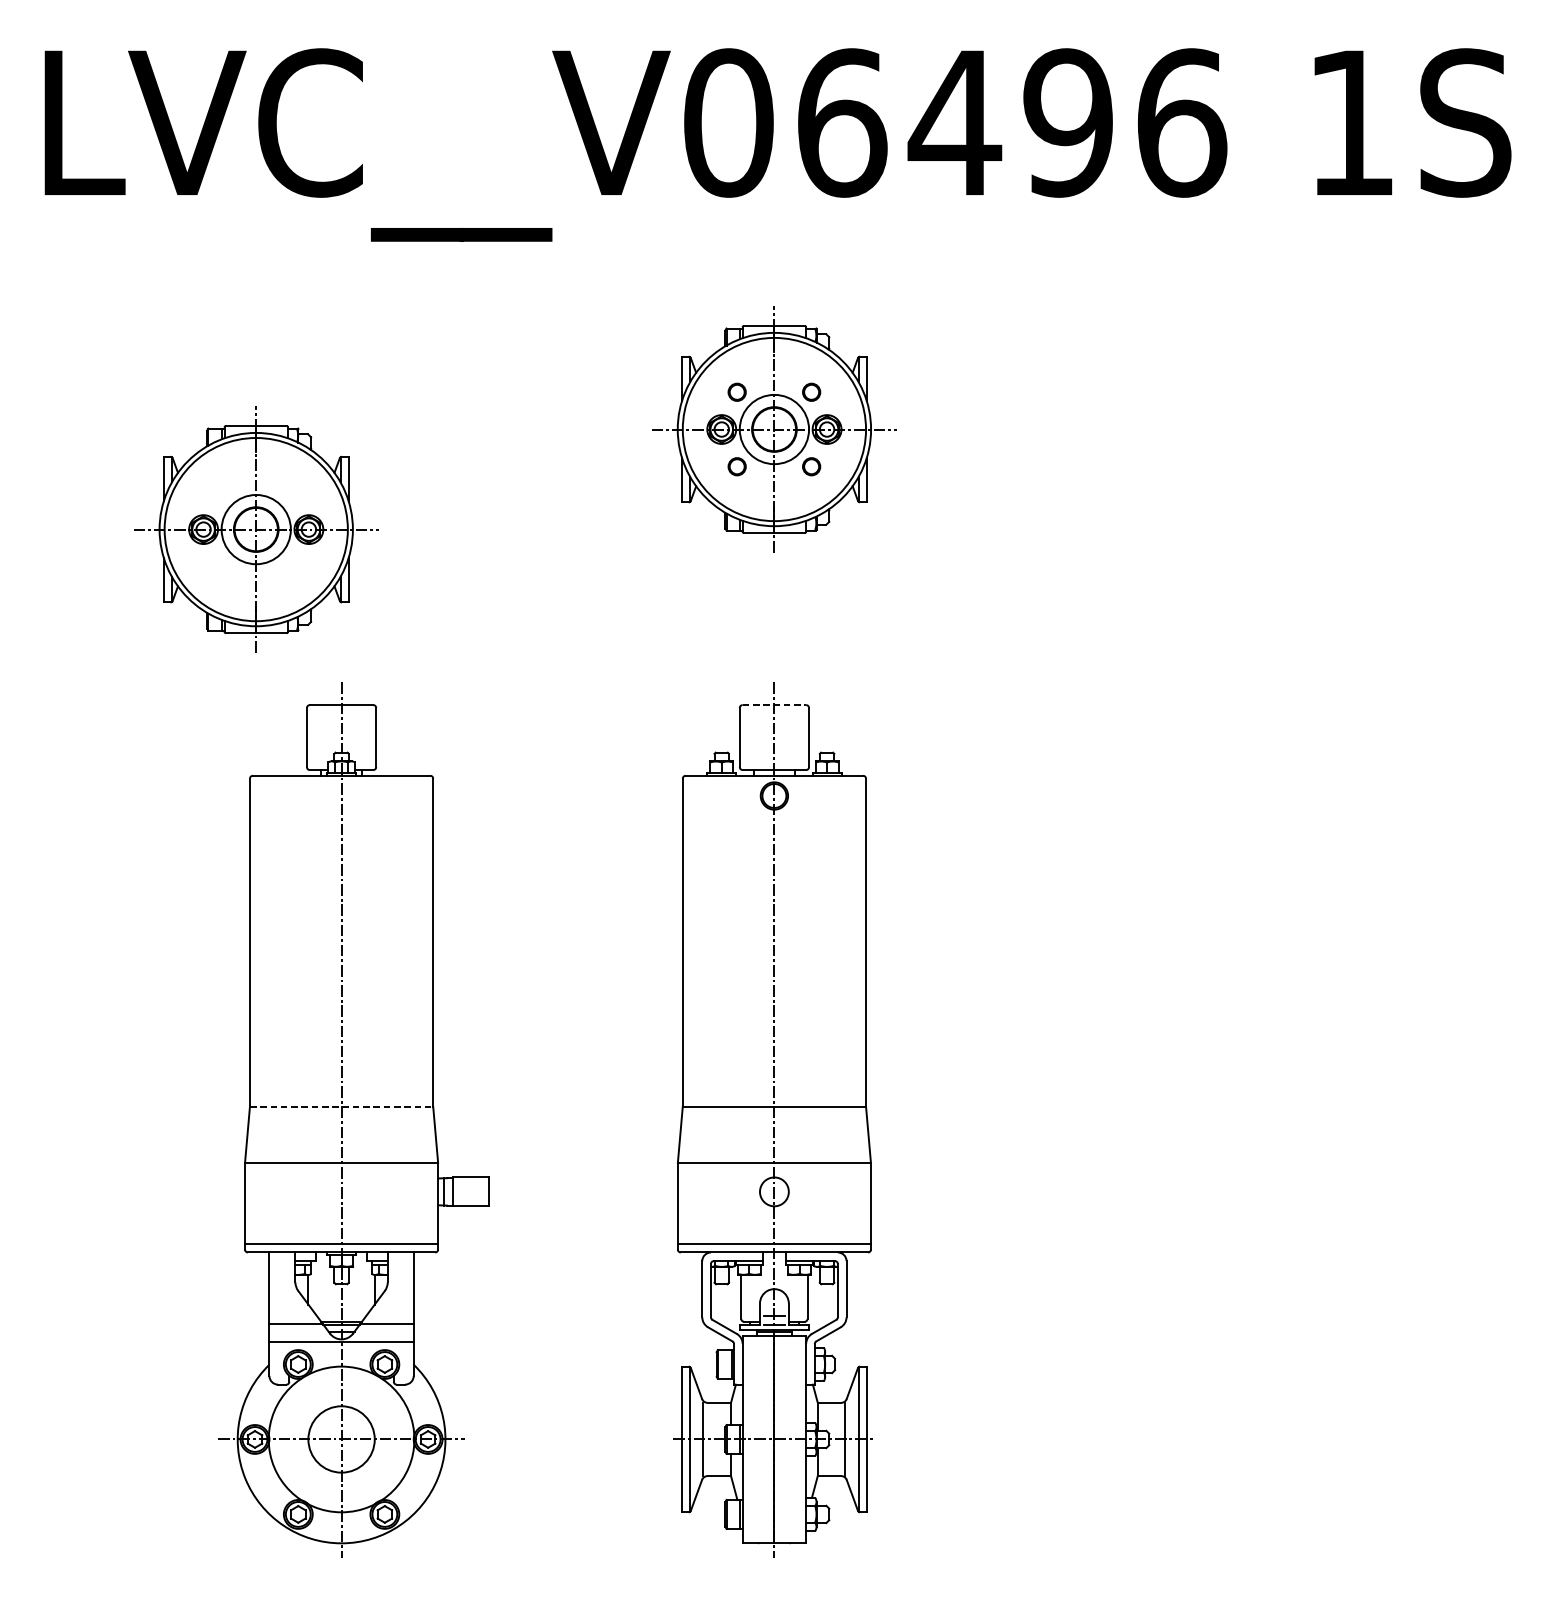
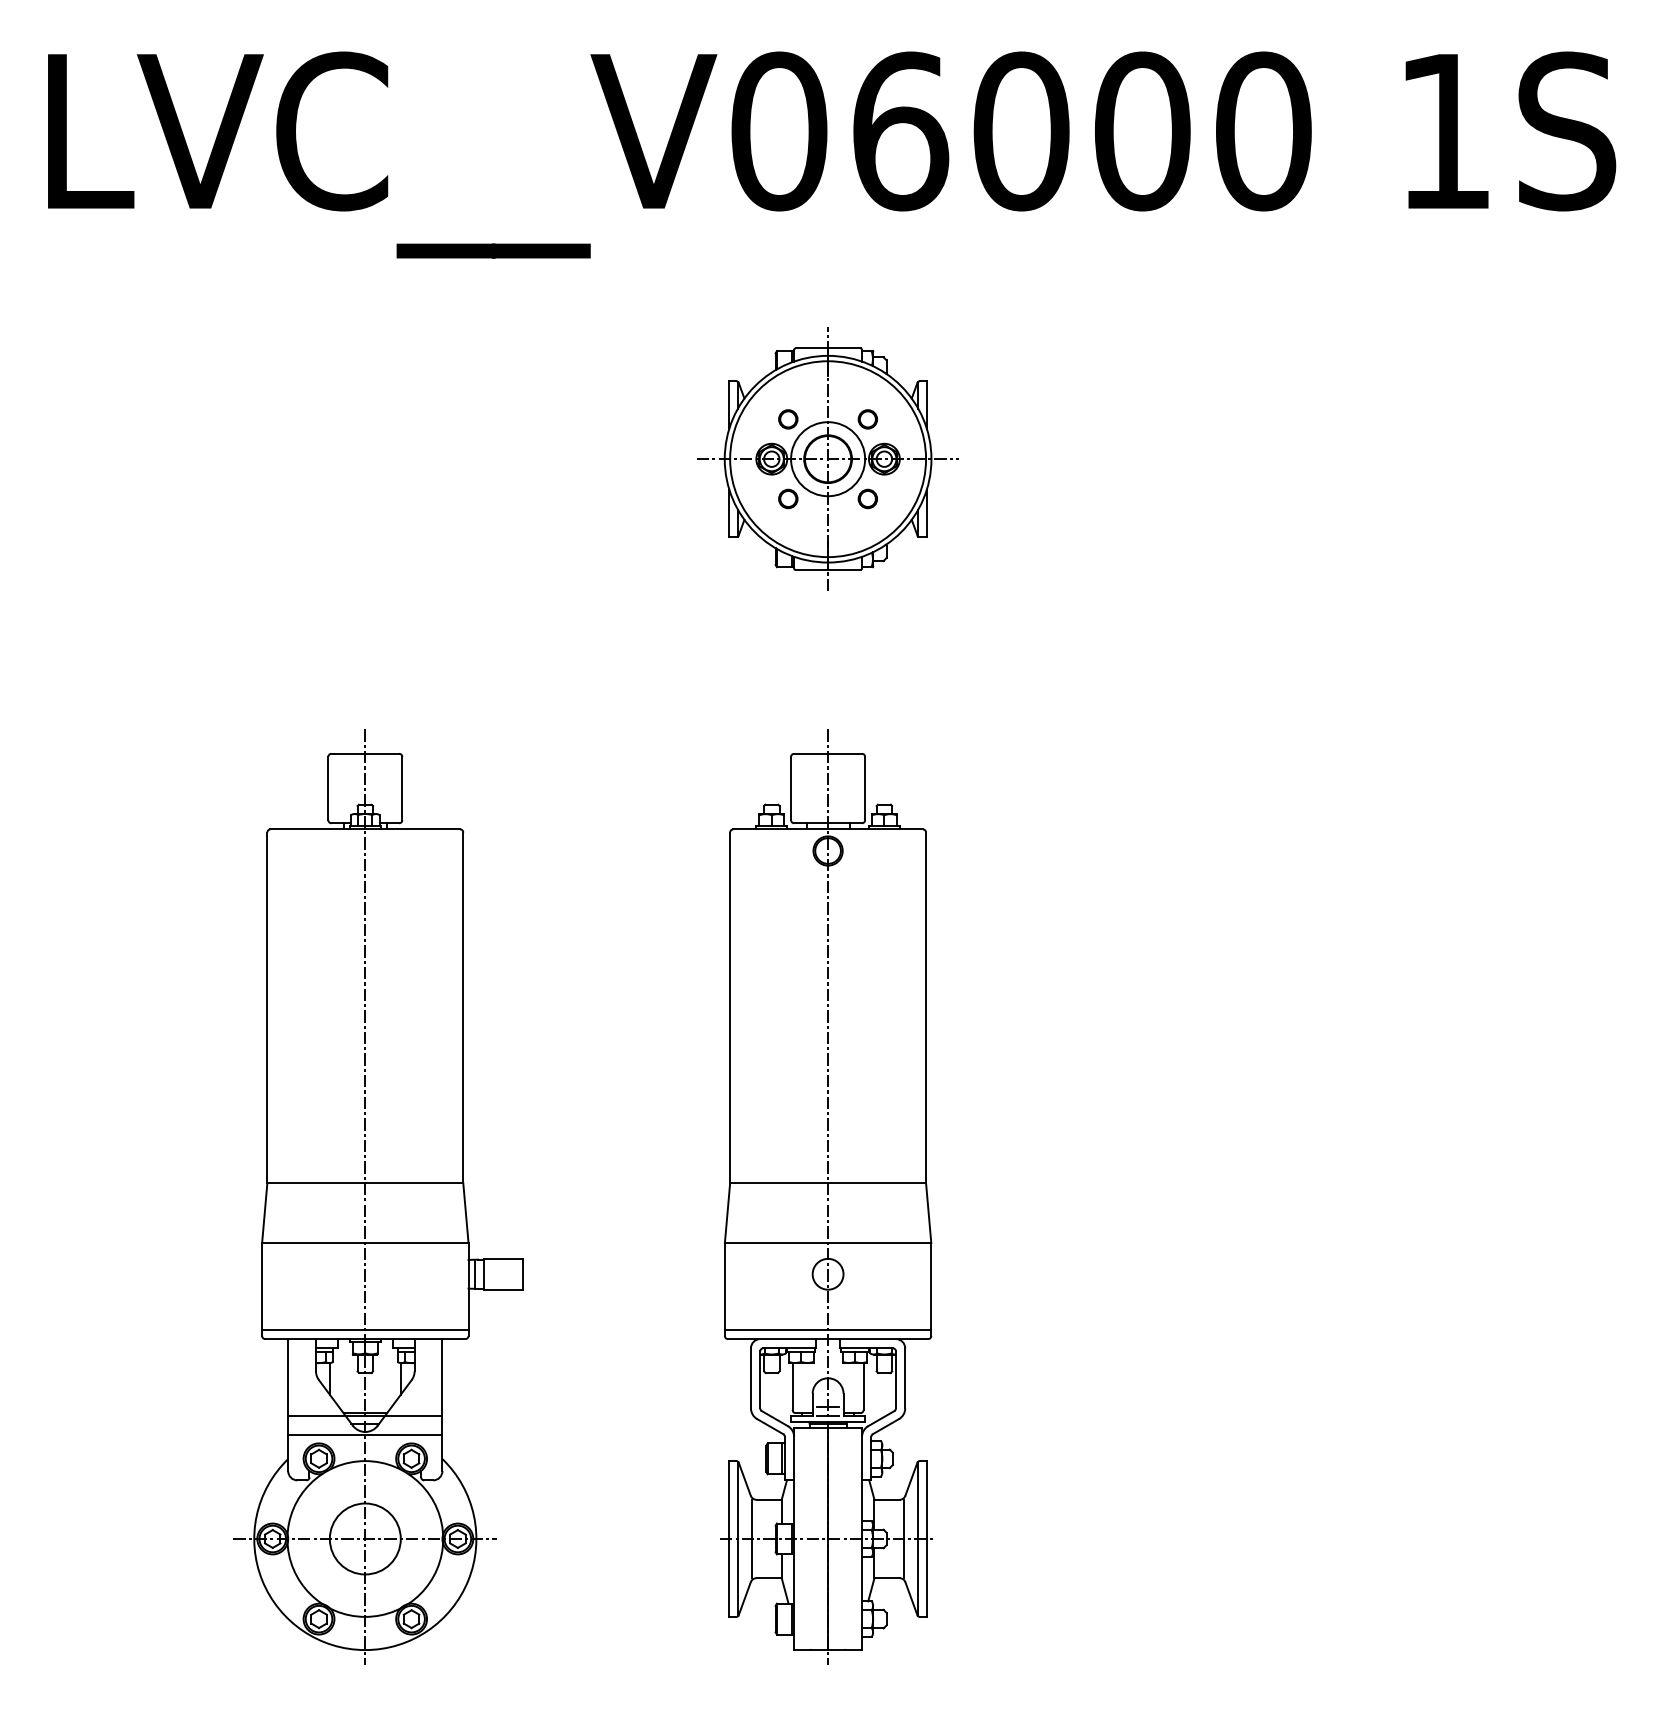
text: (1067, 123) -> (1141, 131), LVC__V06496 -> LVC__V06000
part: (255, 528) -> (273, 565), removed
line: (774, 704) -> (828, 753), dashed -> solid
line: (341, 1106) -> (365, 1183), dashed -> solid

